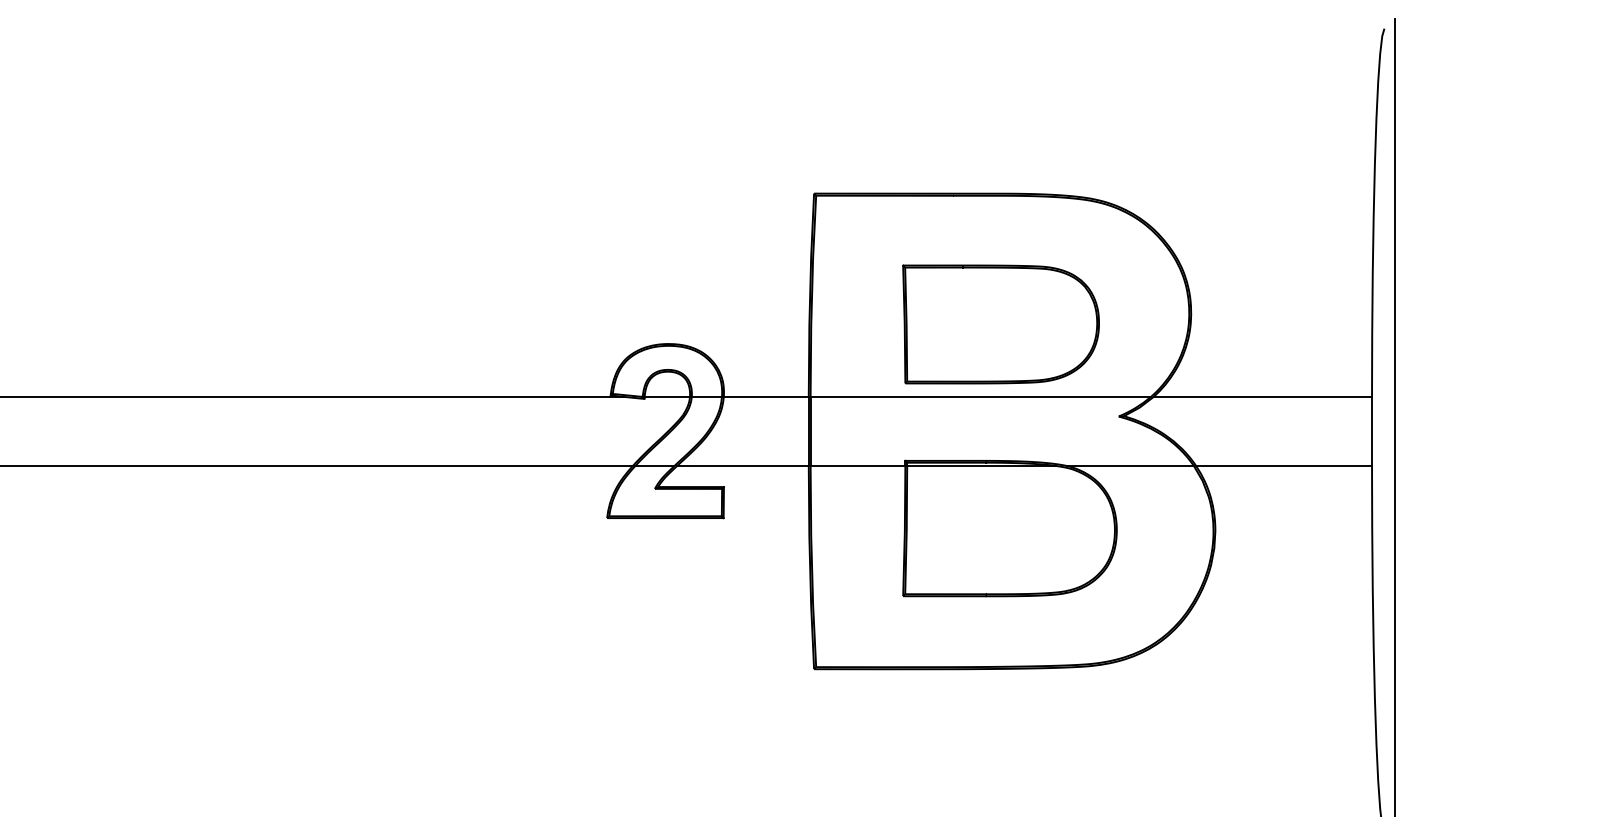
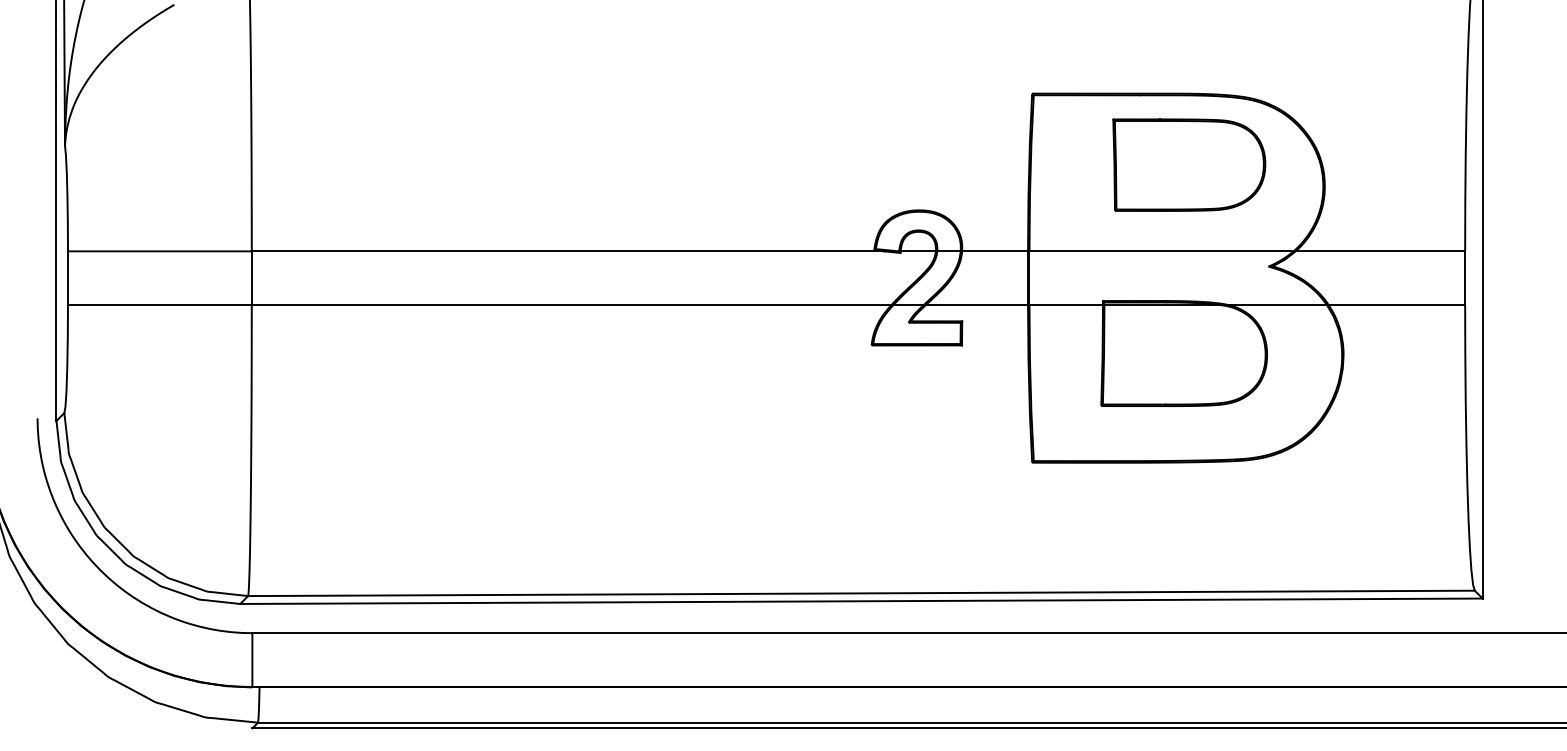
part: (1001, 323) -> (1189, 164), moved

